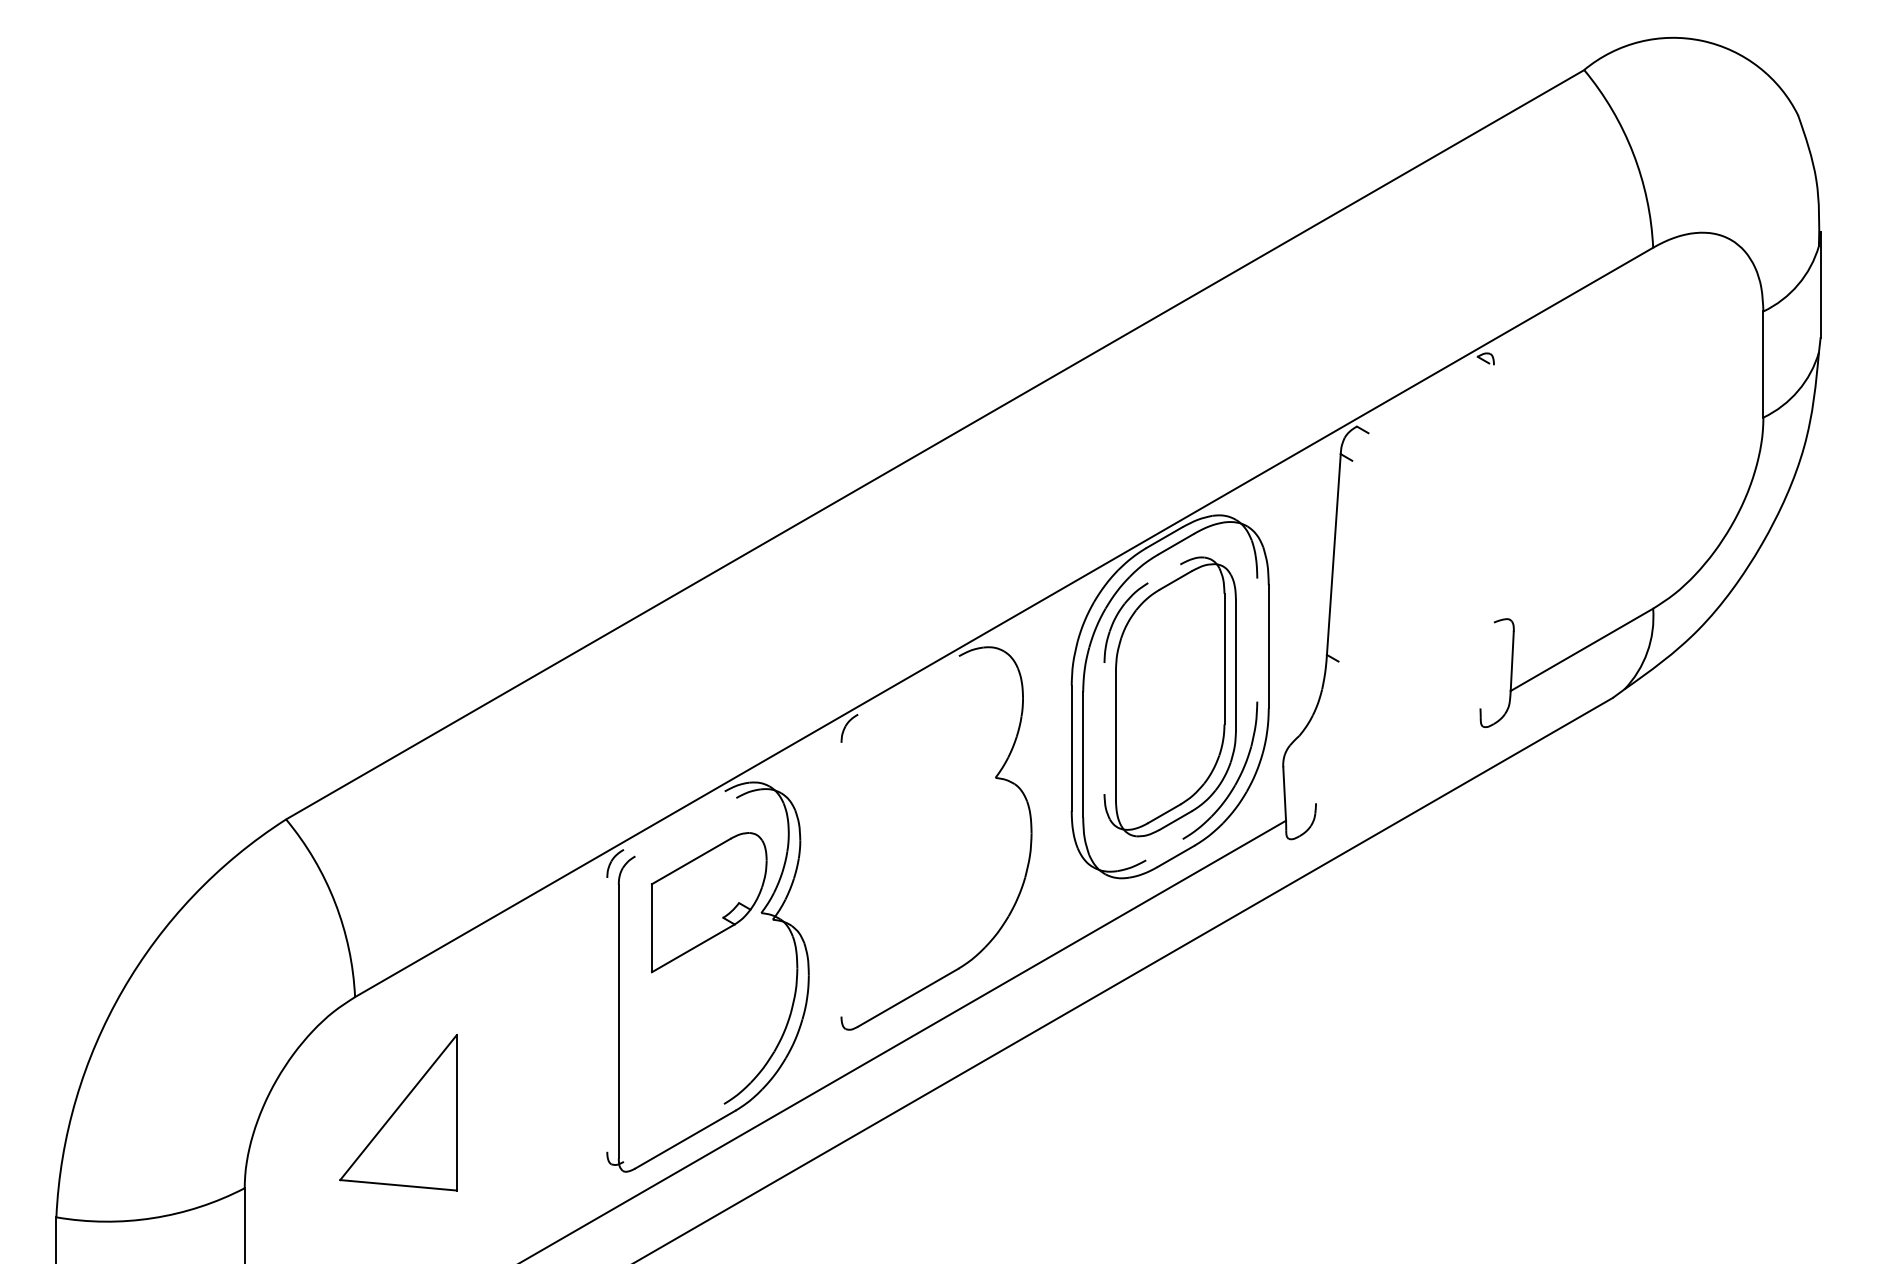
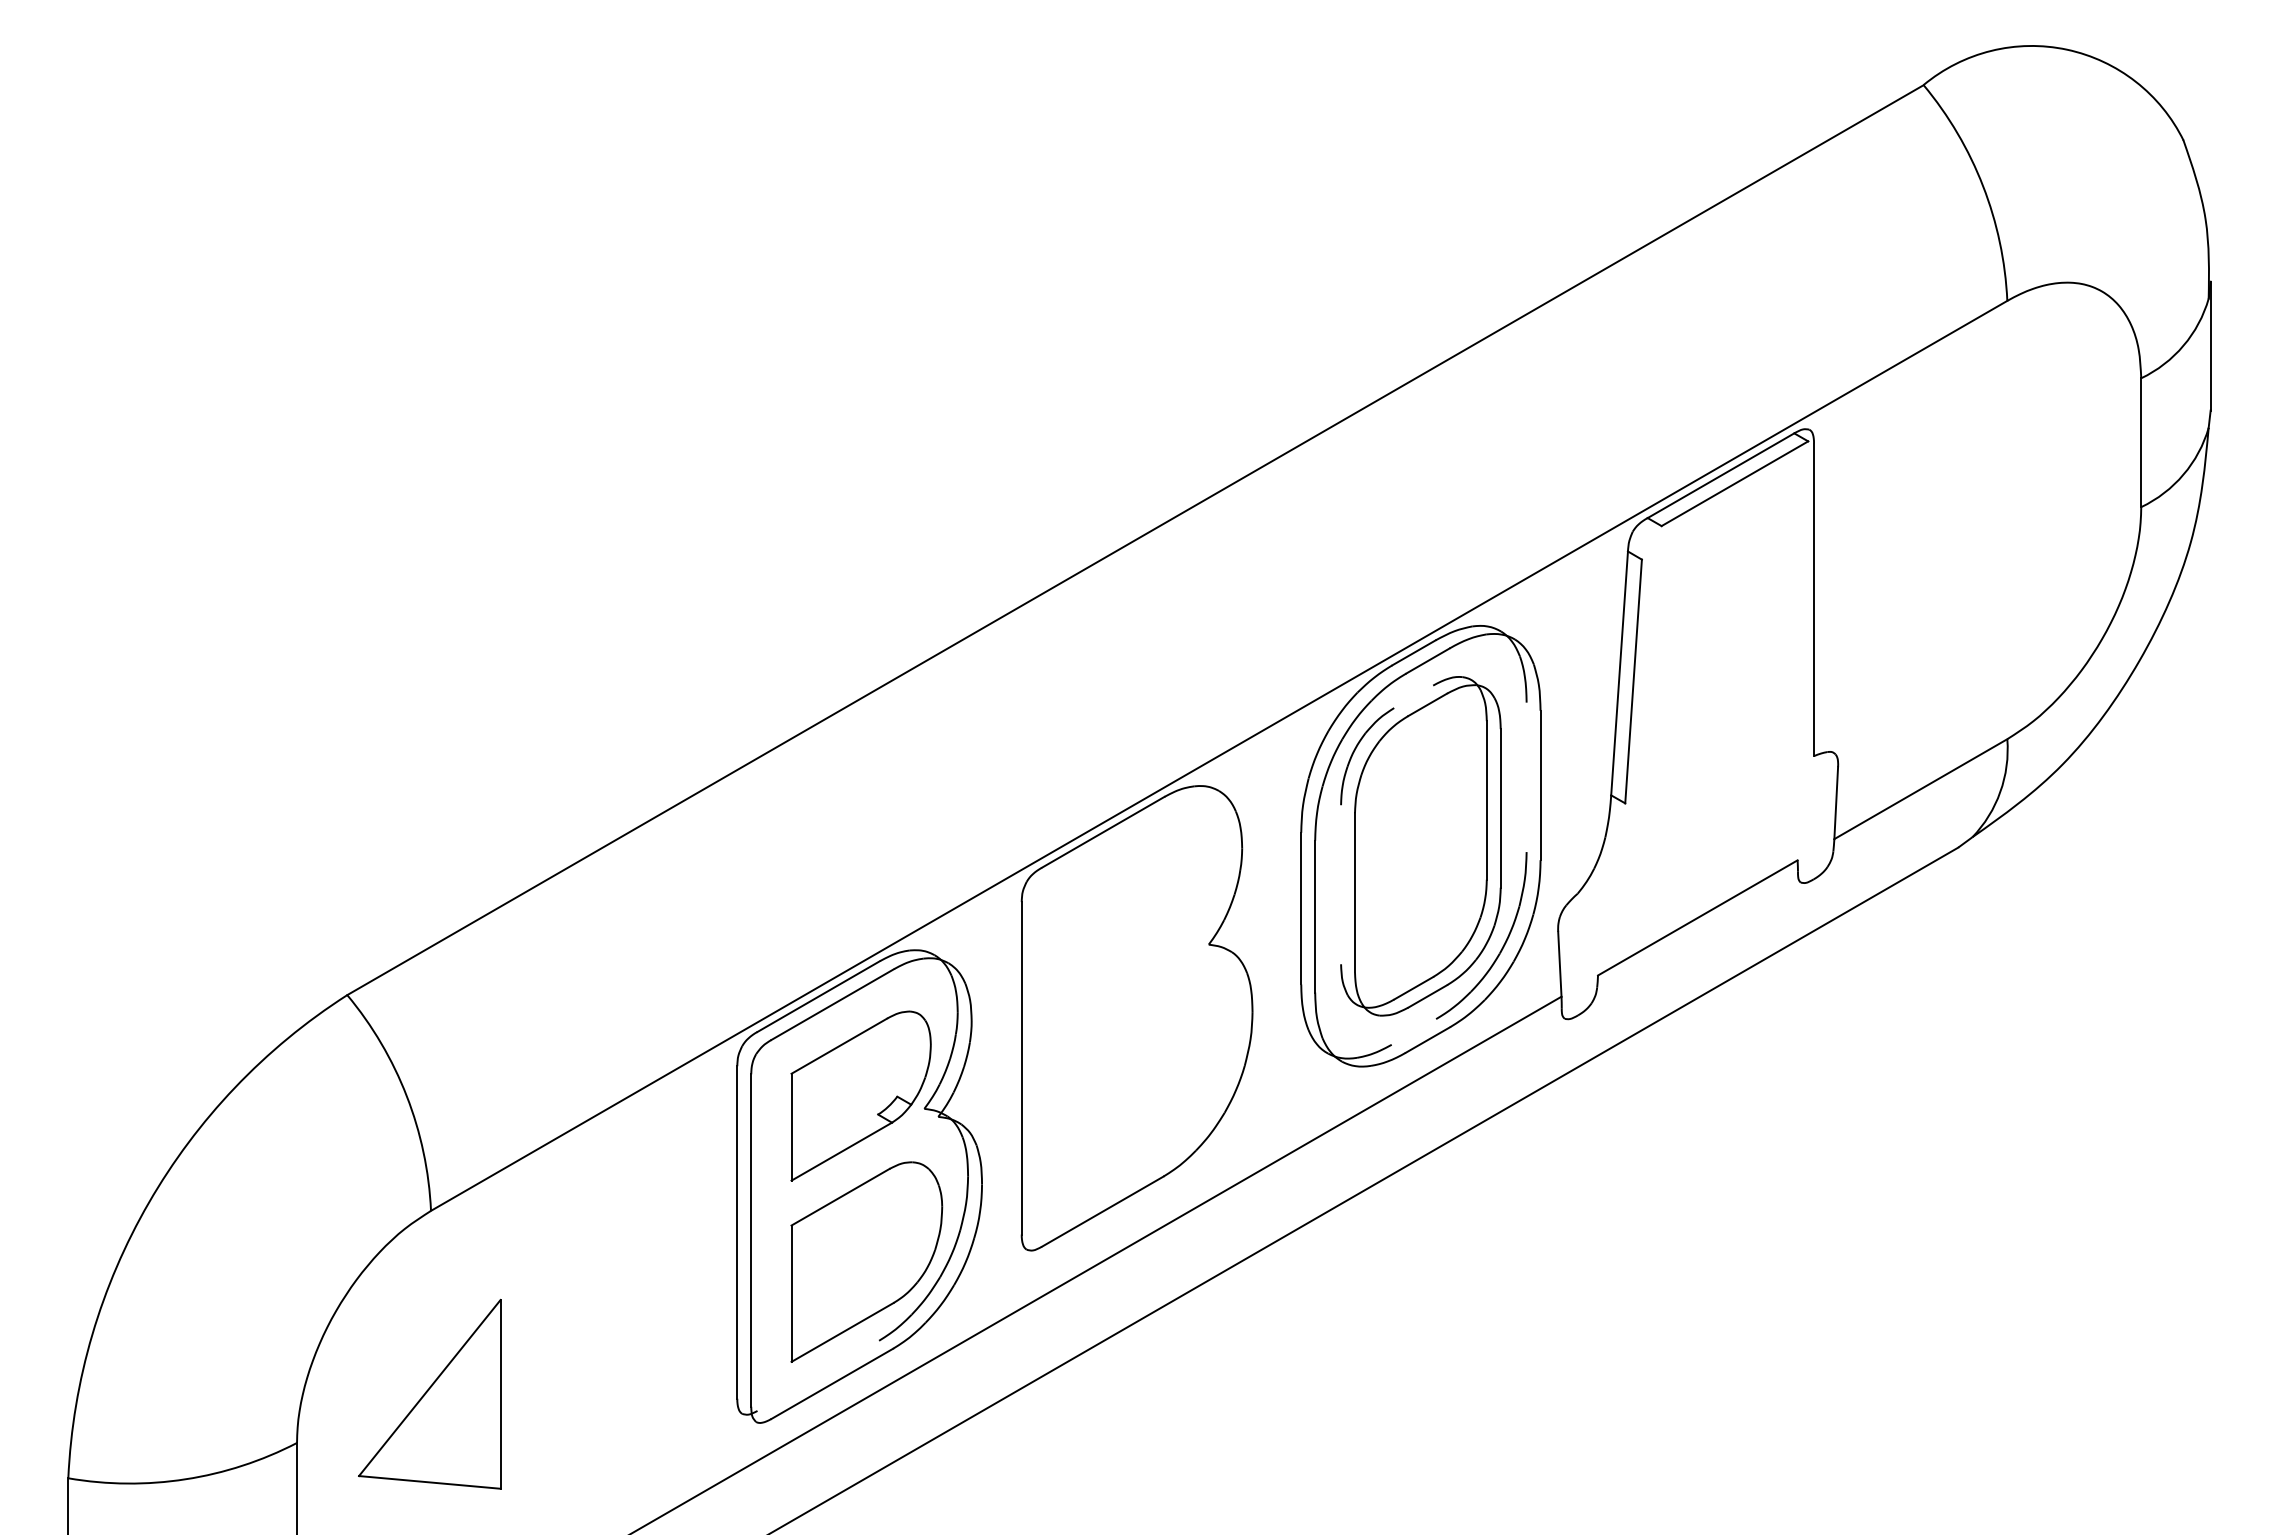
line: (1416, 391) -> (1720, 475), added
line: (1428, 398) -> (1734, 483), added
line: (1494, 493) -> (1814, 599), added
line: (1345, 561) -> (1633, 681), added
line: (908, 684) -> (1102, 831), added
line: (1398, 755) -> (1697, 917), added
line: (674, 820) -> (818, 996), added
line: (685, 827) -> (832, 1004), added
line: (841, 879) -> (1021, 1068), added
line: (607, 1014) -> (737, 1232), added
part: (713, 1038) -> (866, 1261), added
part: (398, 1112) -> (429, 1393), moved

